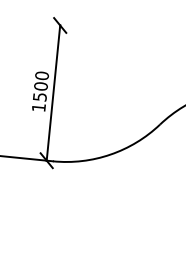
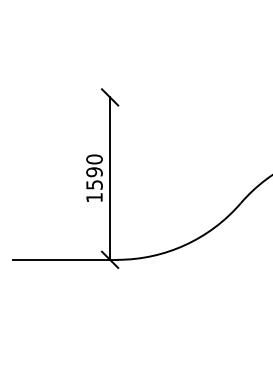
text: (40, 86) -> (94, 172), 1500 -> 1590

